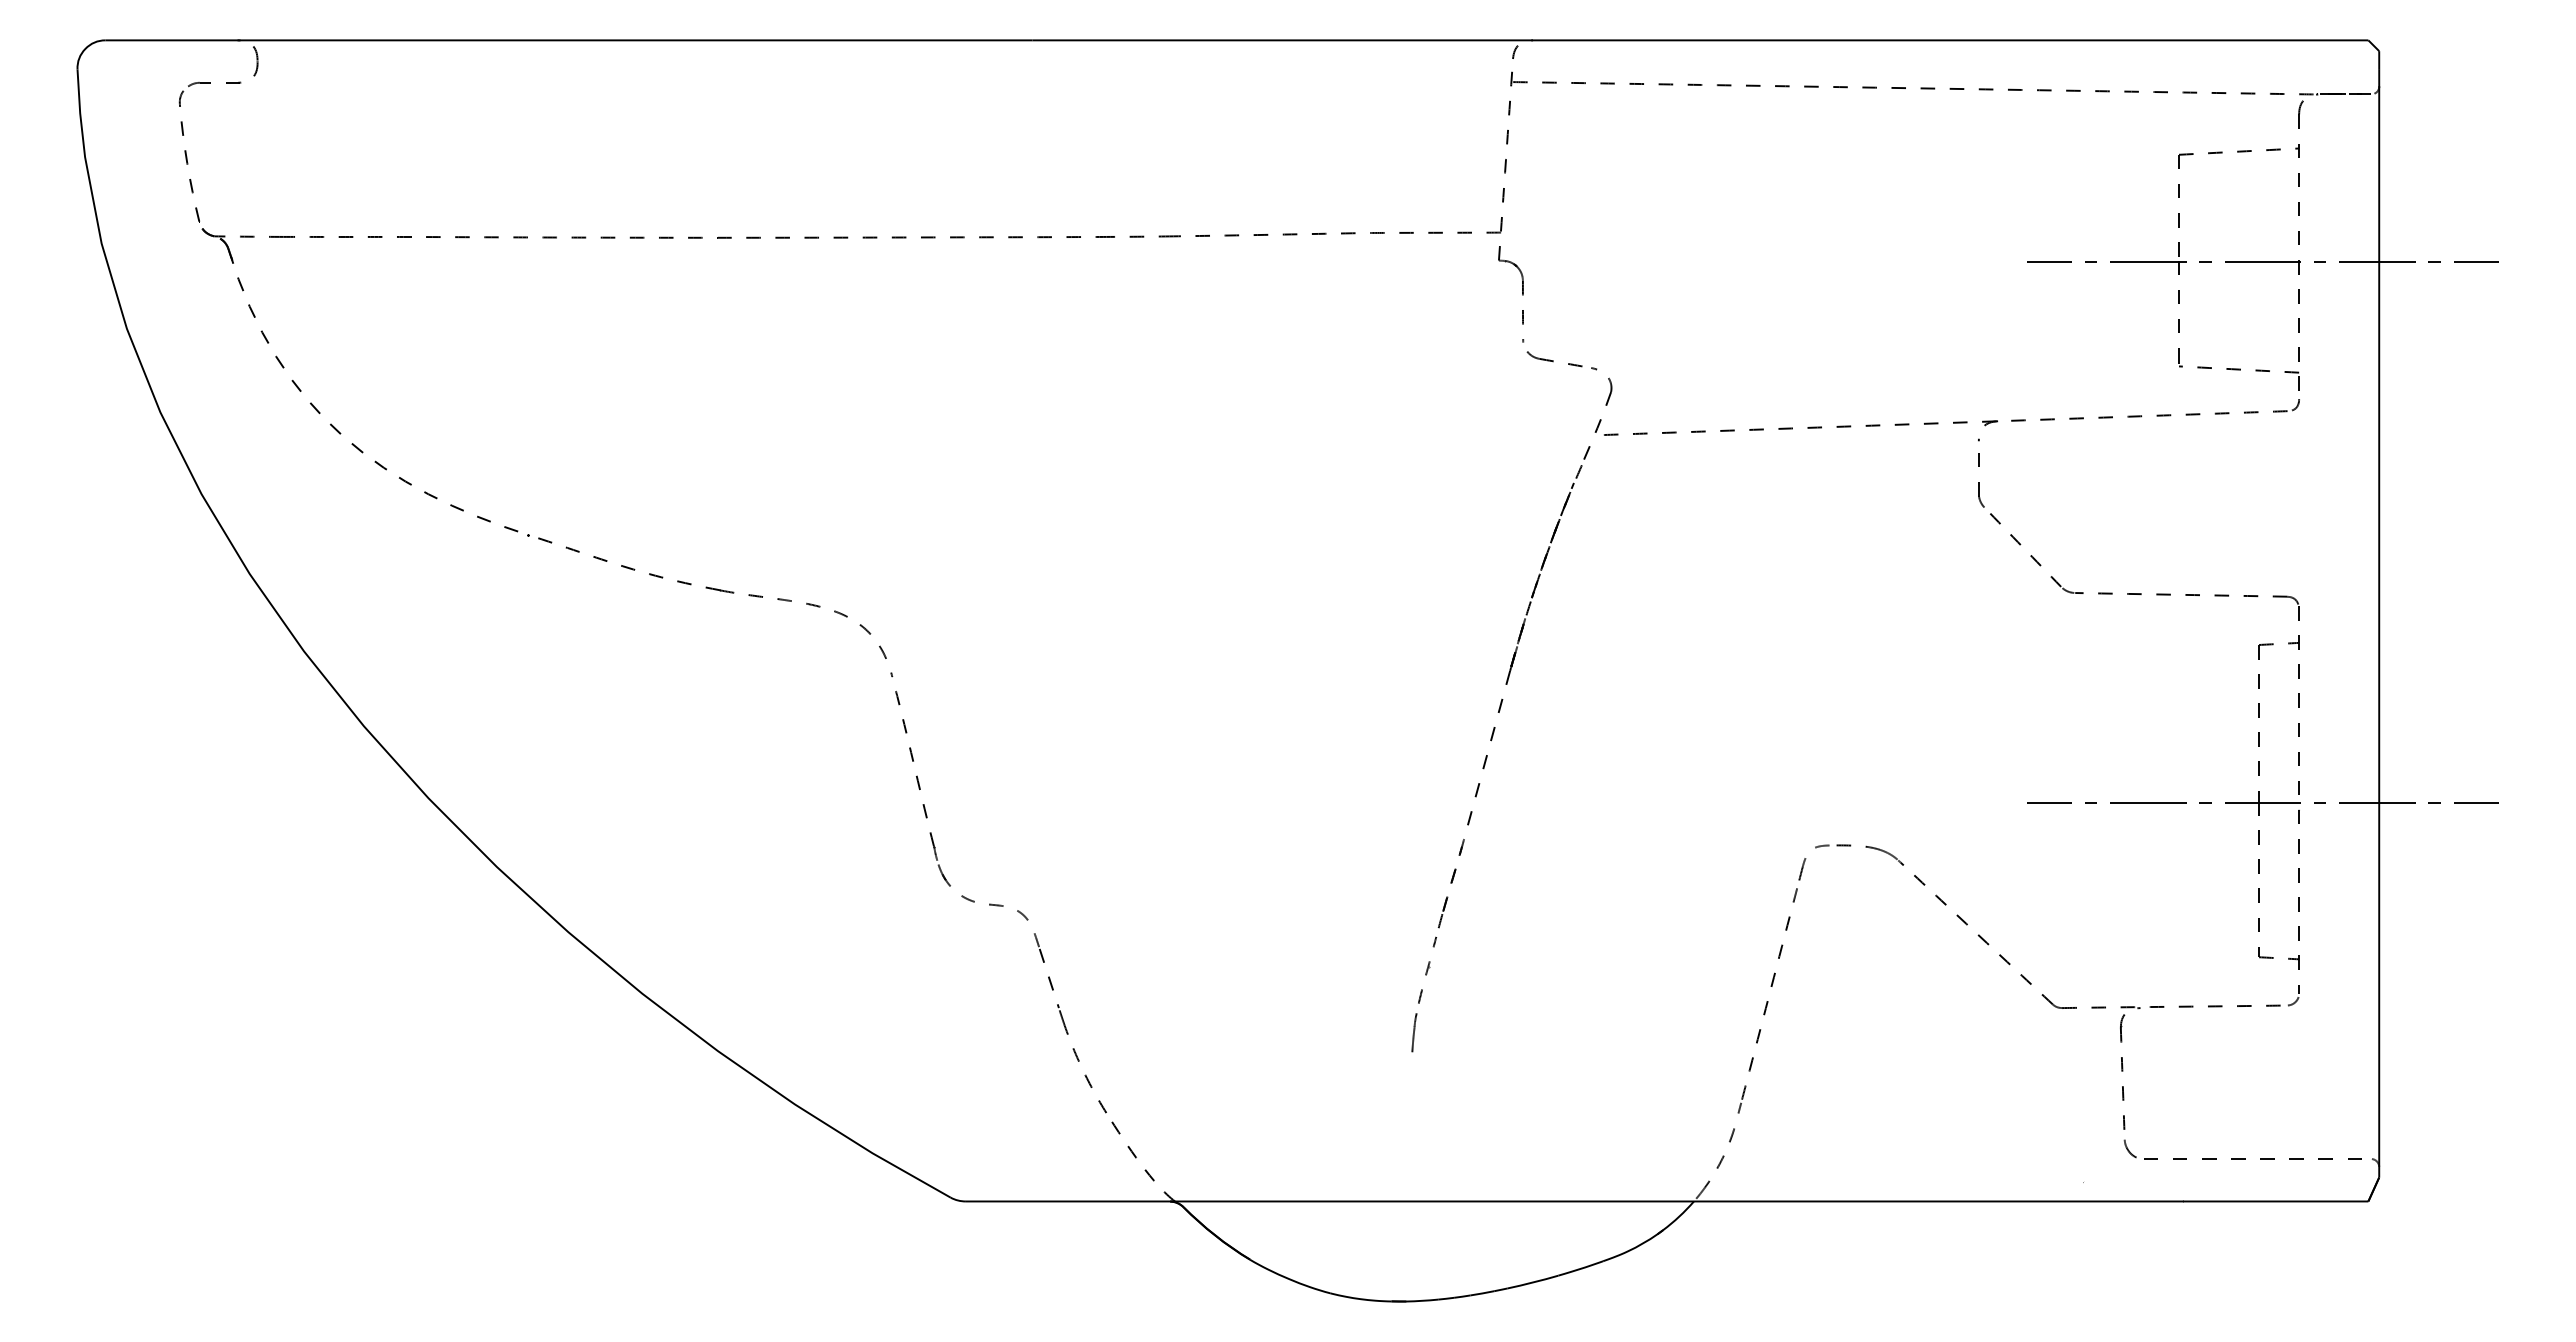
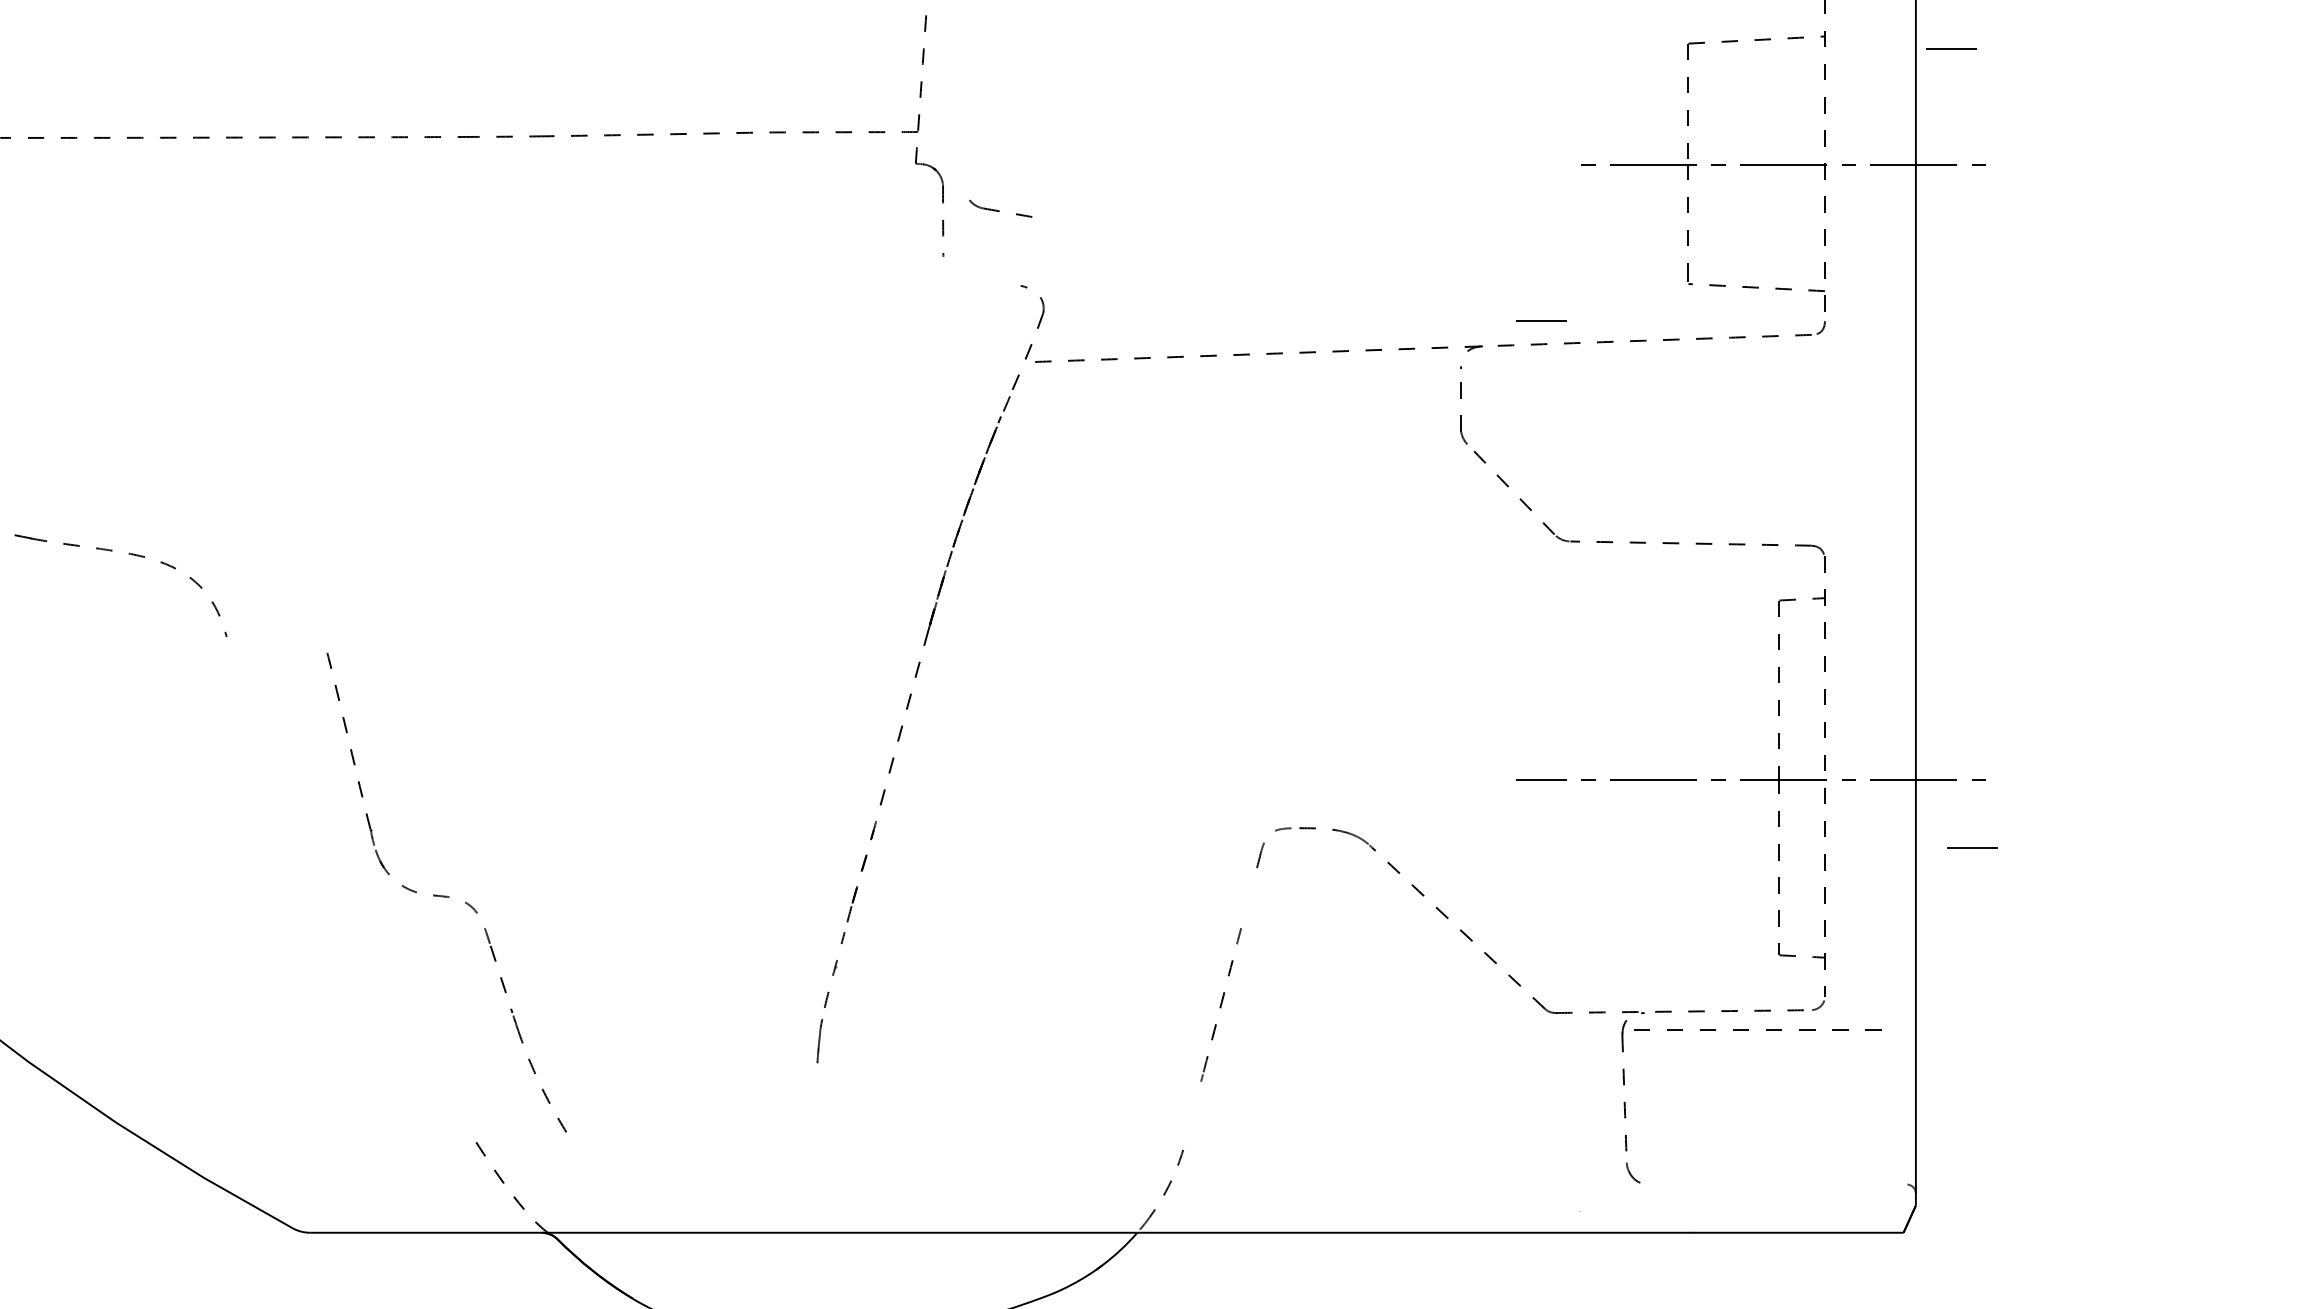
line: (2049, 261) -> (1541, 320), moved
line: (2476, 261) -> (1951, 48), moved
part: (1554, 359) -> (1000, 209), moved
line: (2476, 802) -> (1973, 847), moved
part: (1000, 902) -> (446, 893), moved
part: (1767, 1000) -> (1220, 1004), size x0.6
part: (2245, 1158) -> (1749, 1029), moved

